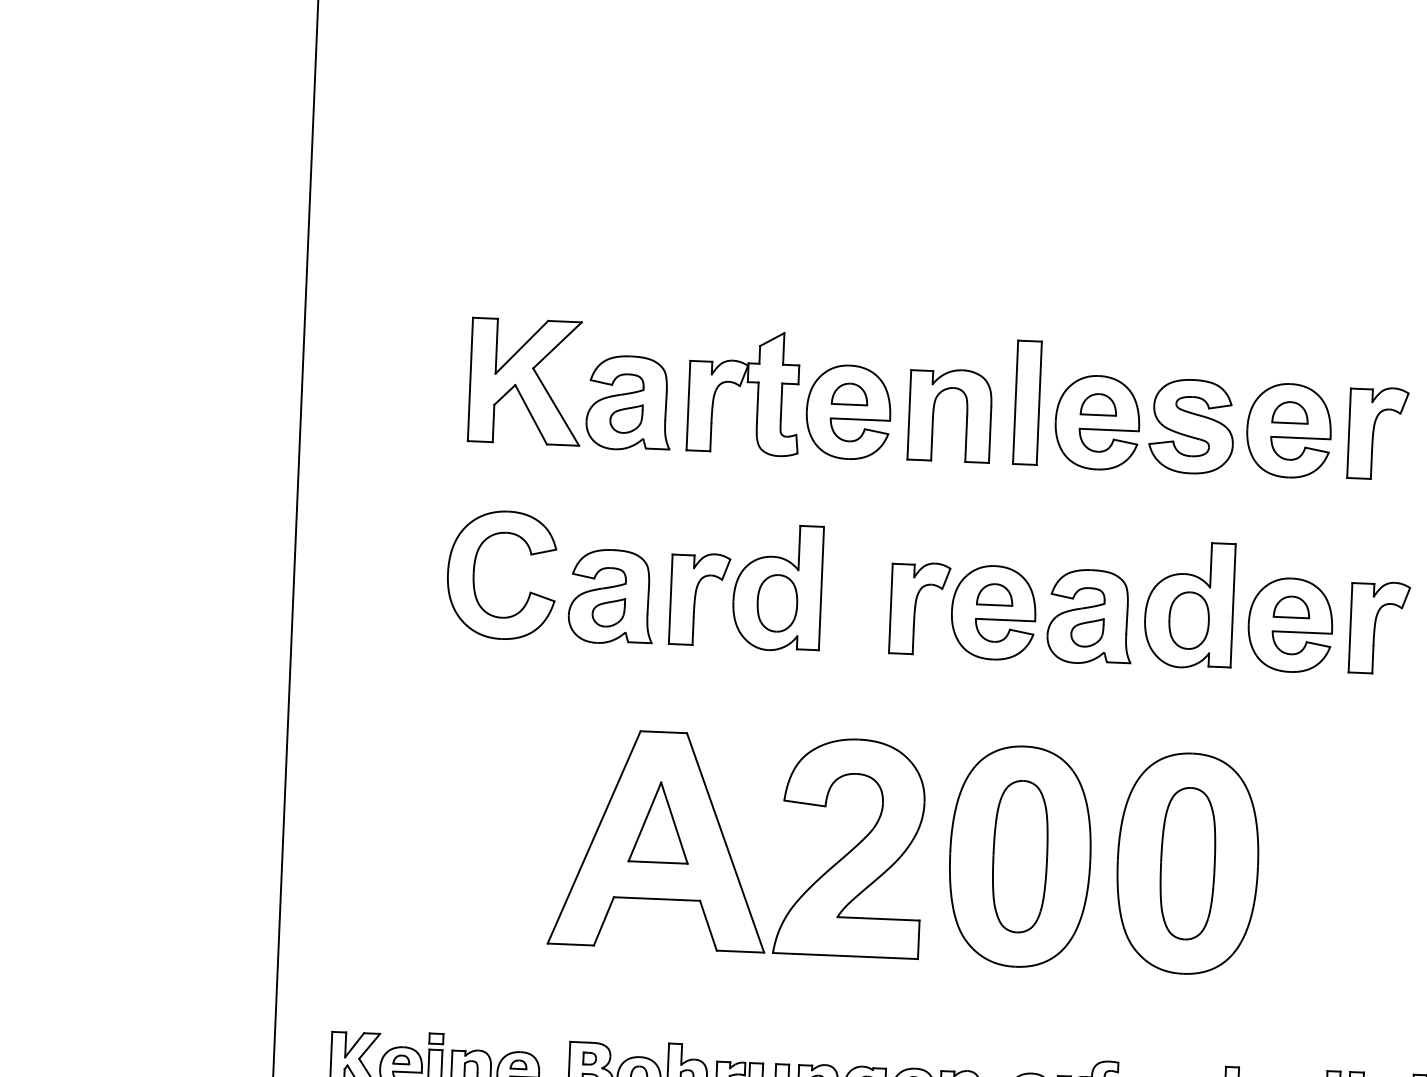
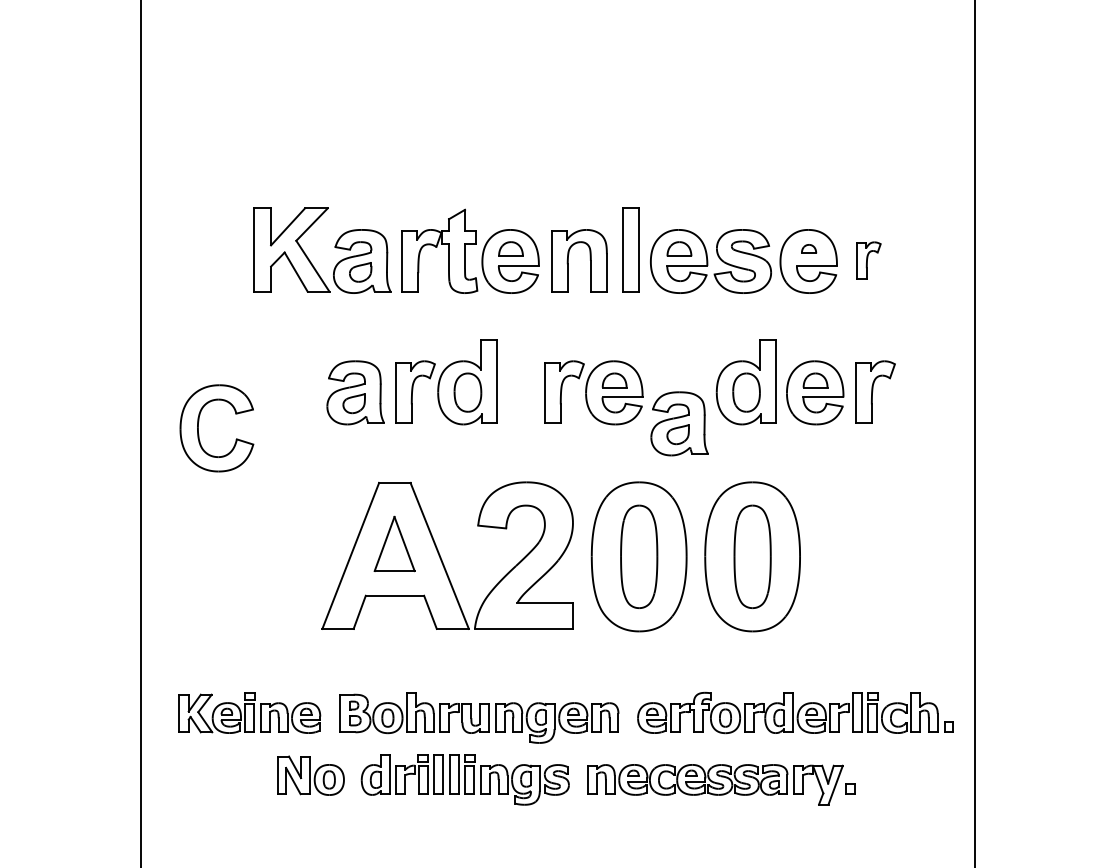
part: (1289, 411) -> (808, 248), size x0.6
part: (1377, 432) -> (868, 260), size x0.6
part: (474, 574) -> (198, 428), moved
part: (1090, 616) -> (679, 423), moved

